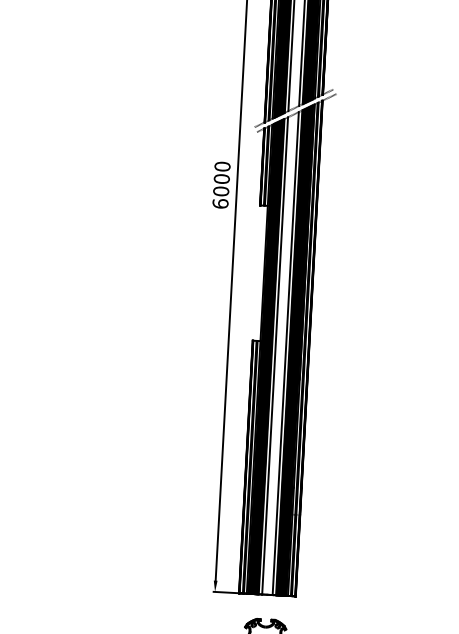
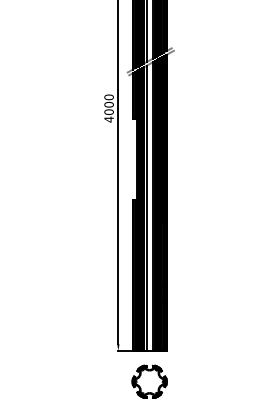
text: (219, 203) -> (108, 119), 6000 -> 4000

